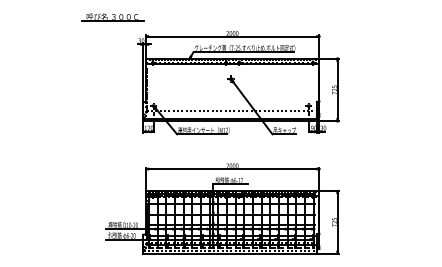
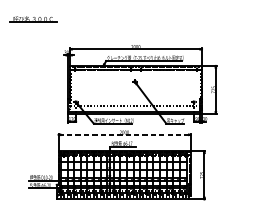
part: (238, 83) -> (140, 84), moved
line: (232, 169) -> (124, 135), solid -> dashed

